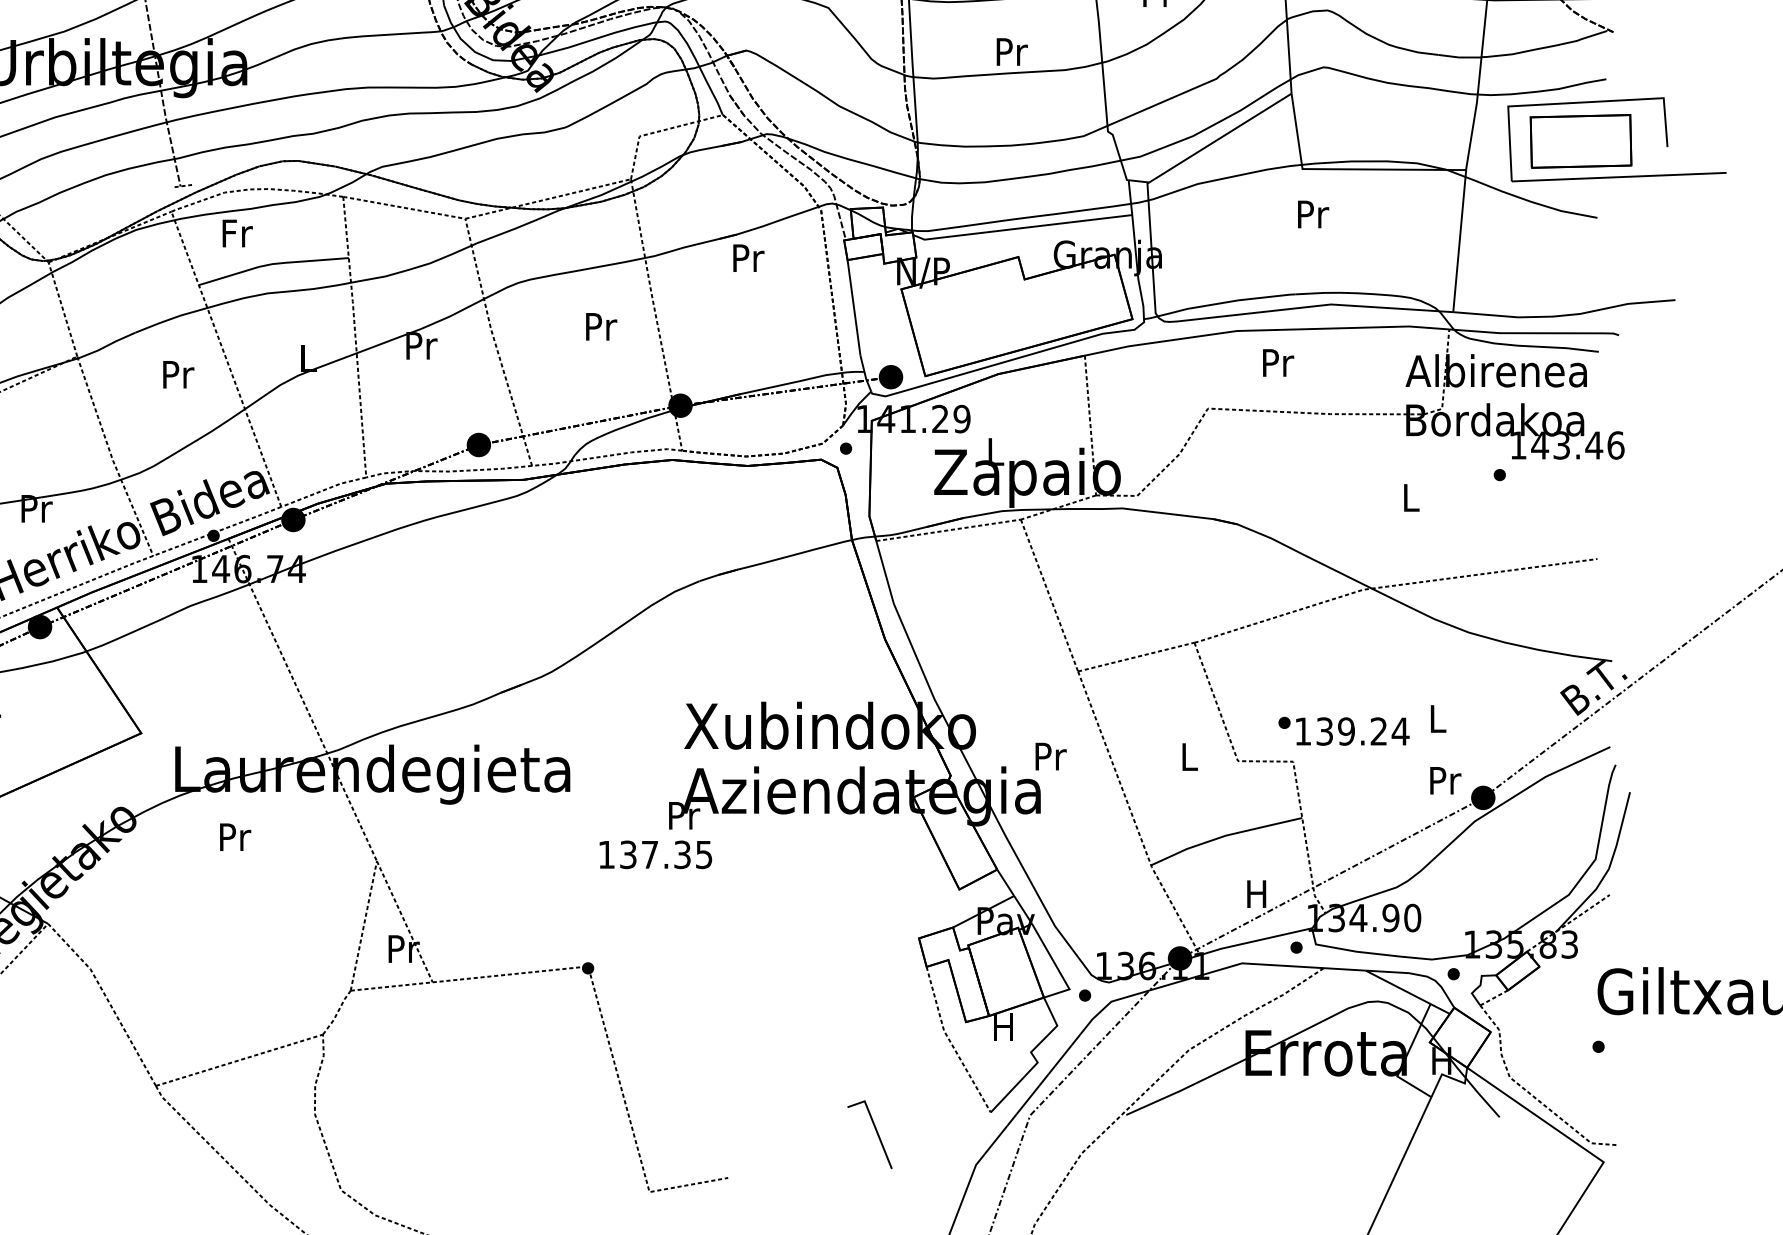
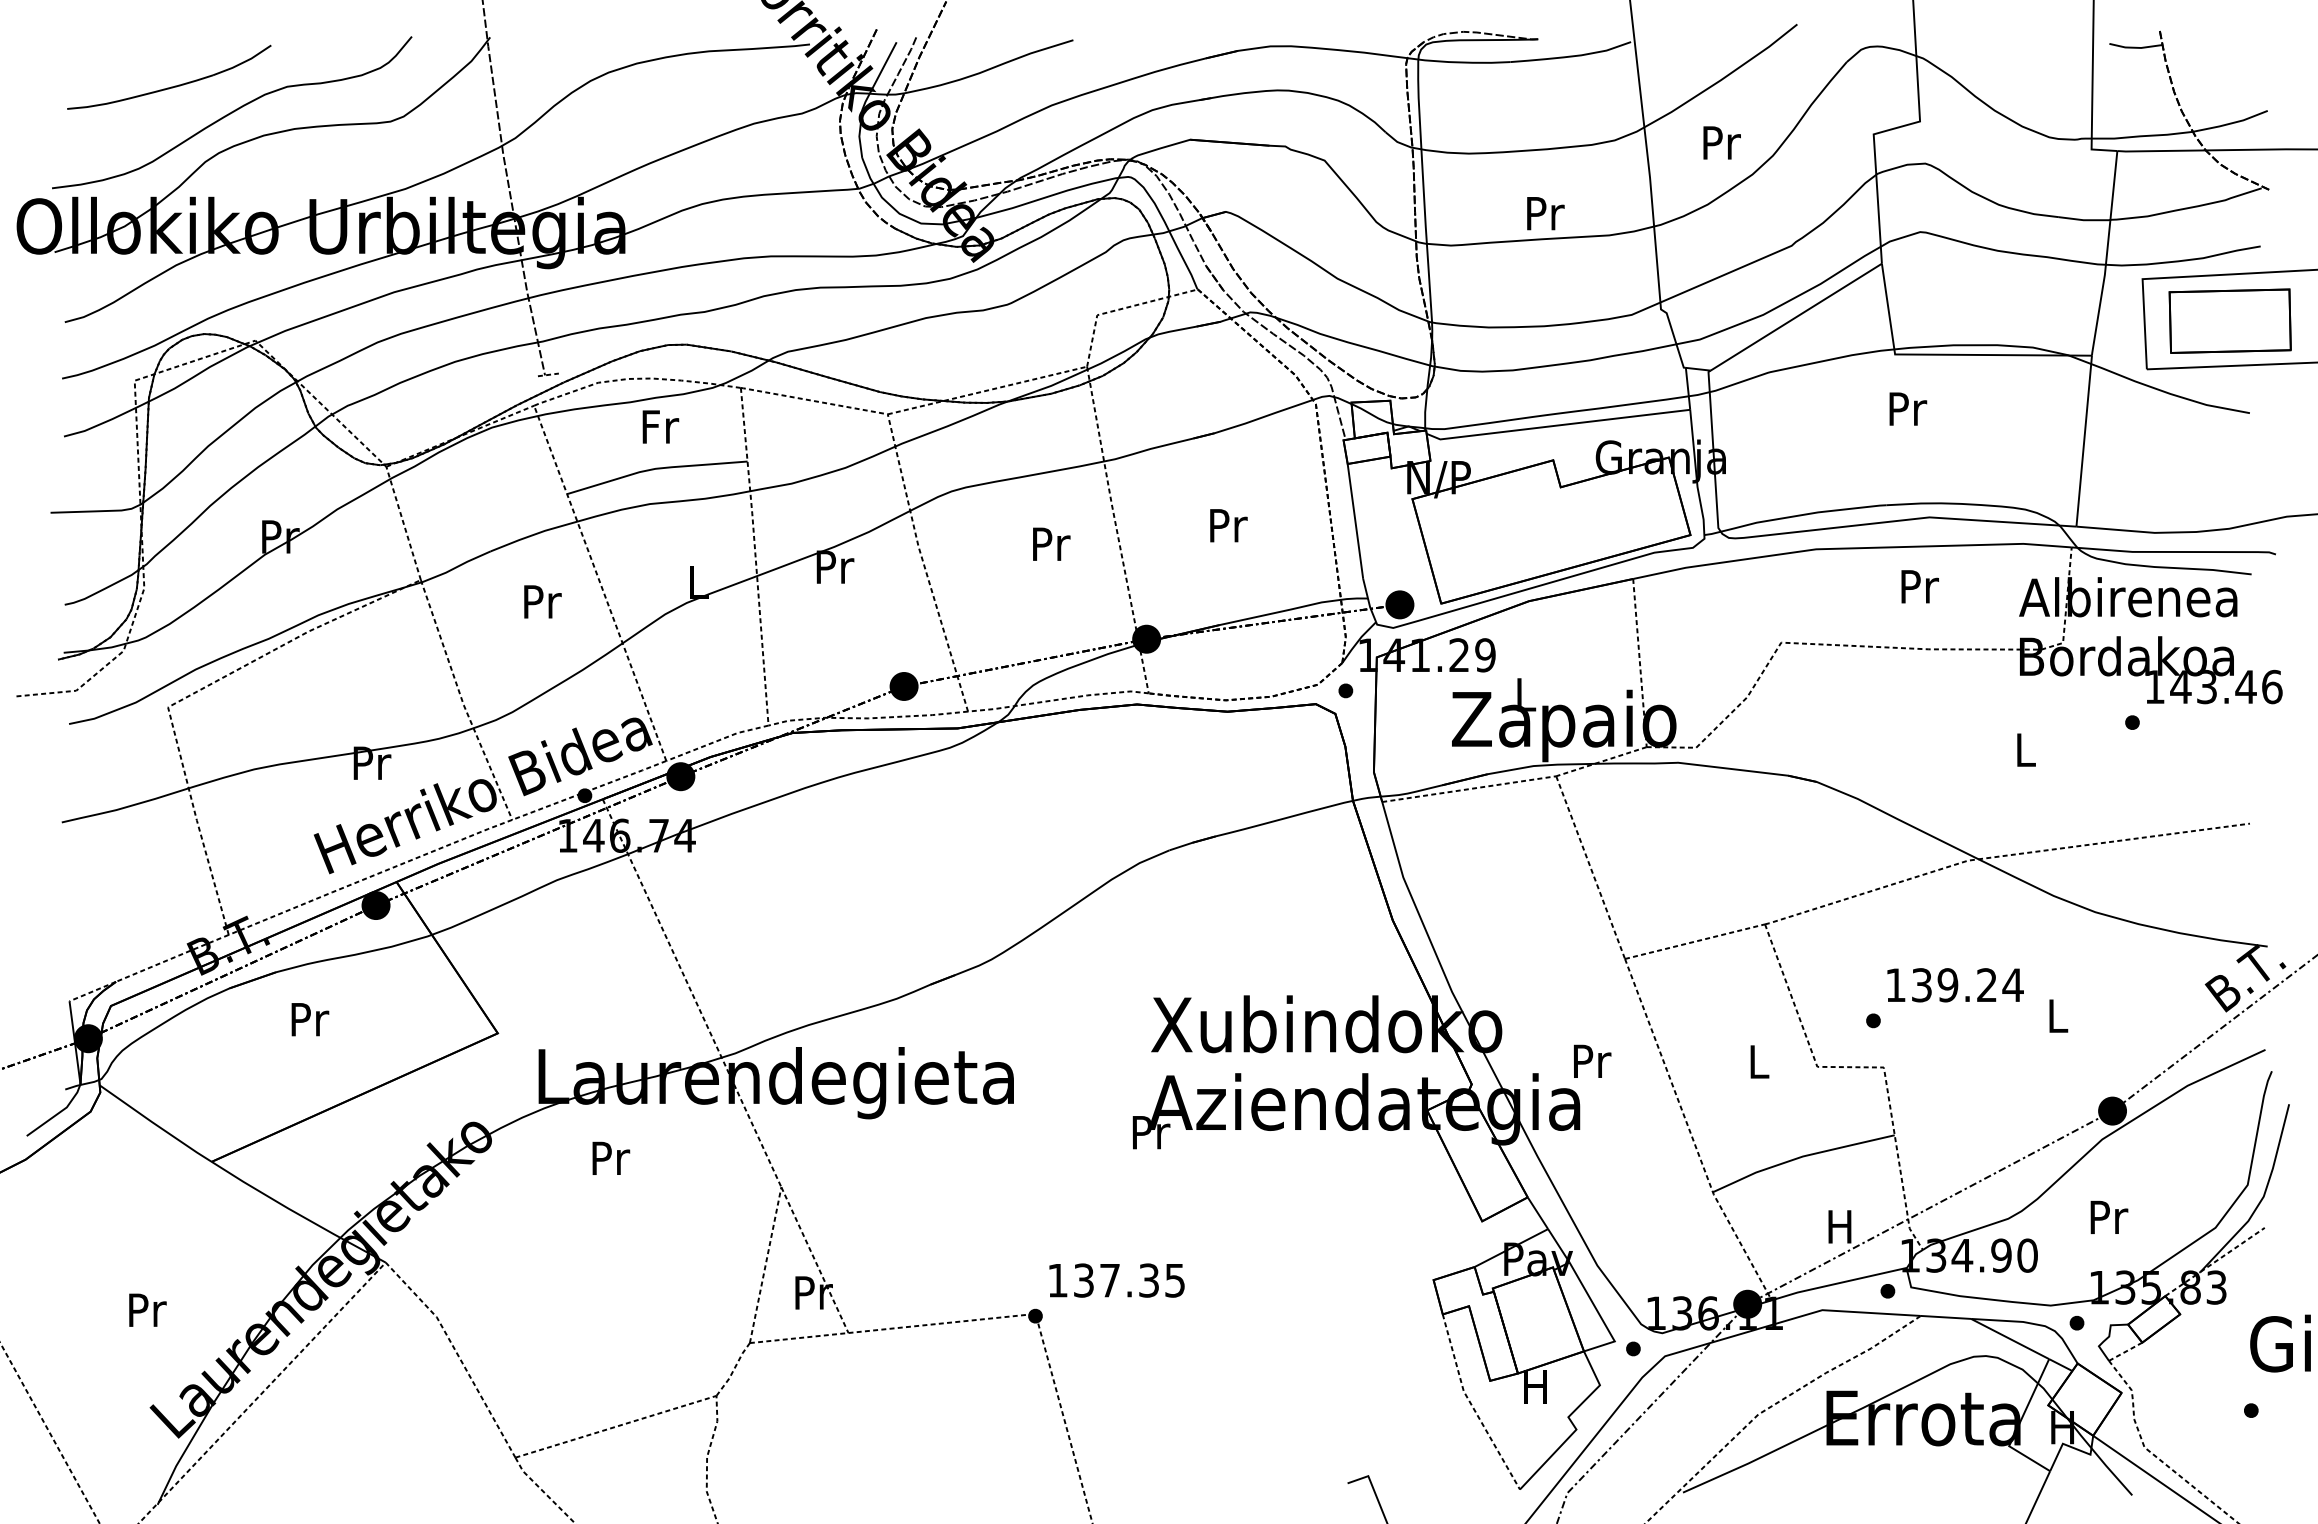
text: (237, 233) -> (660, 426), moved
text: (748, 258) -> (1228, 525), moved
text: (1277, 362) -> (1919, 586), moved
text: (1352, 731) -> (1955, 985), moved
text: (1445, 779) -> (2109, 1216), moved
text: (655, 854) -> (1116, 1280), moved

